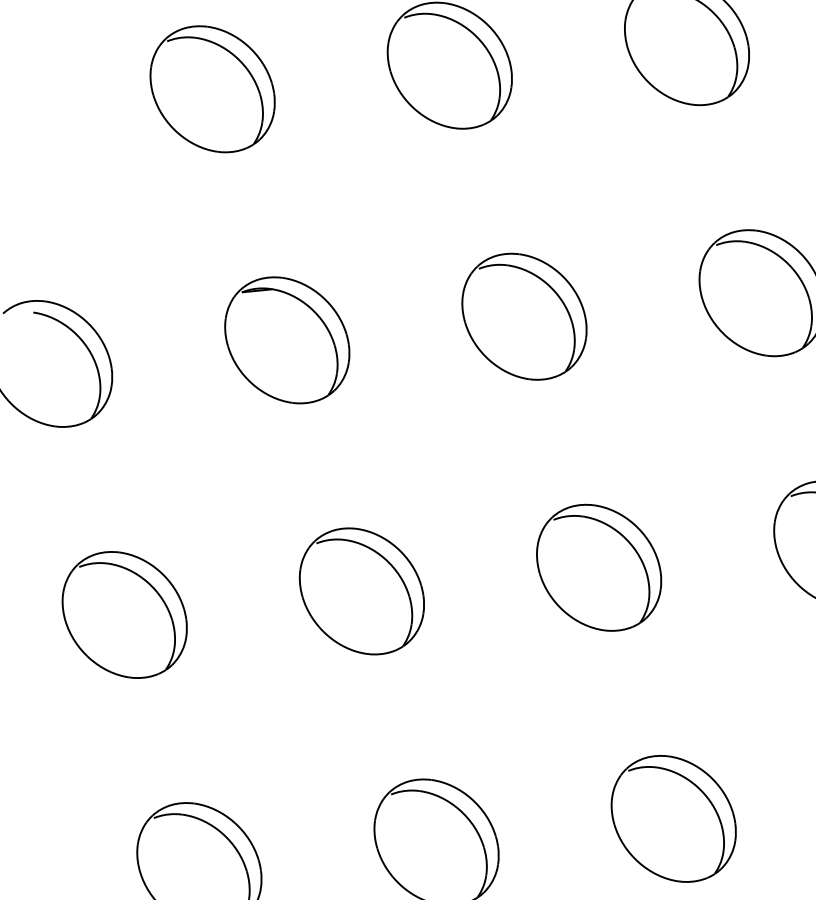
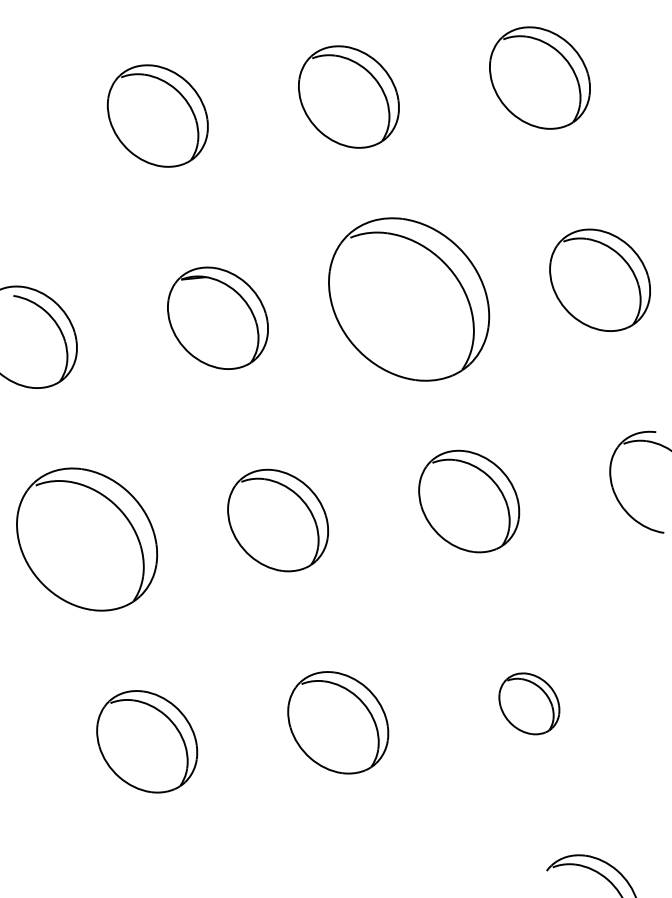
part: (523, 315) -> (408, 298), size x1.6
part: (124, 614) -> (86, 539), size x1.4
part: (674, 818) -> (529, 703), size x0.6

